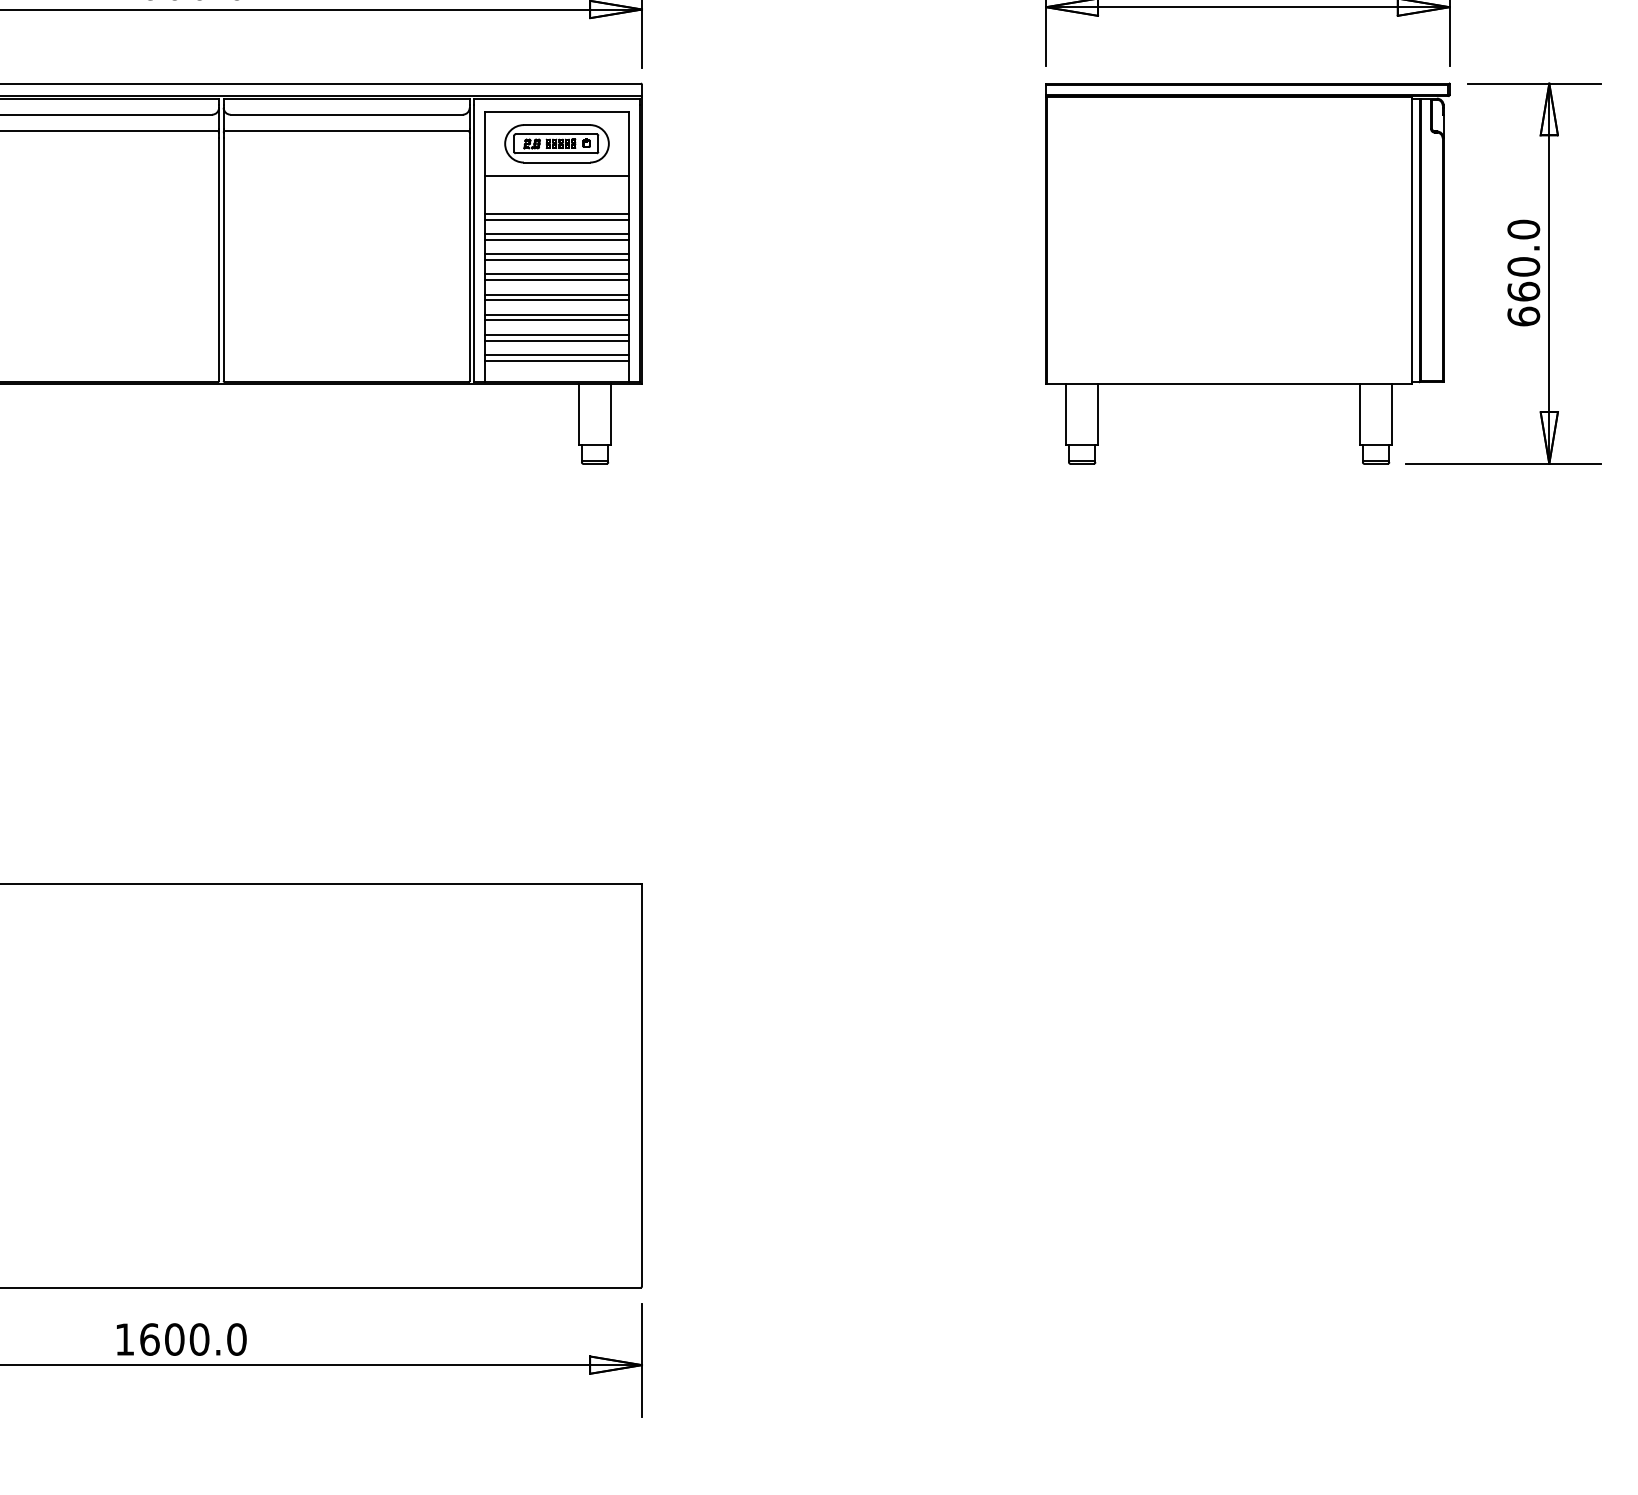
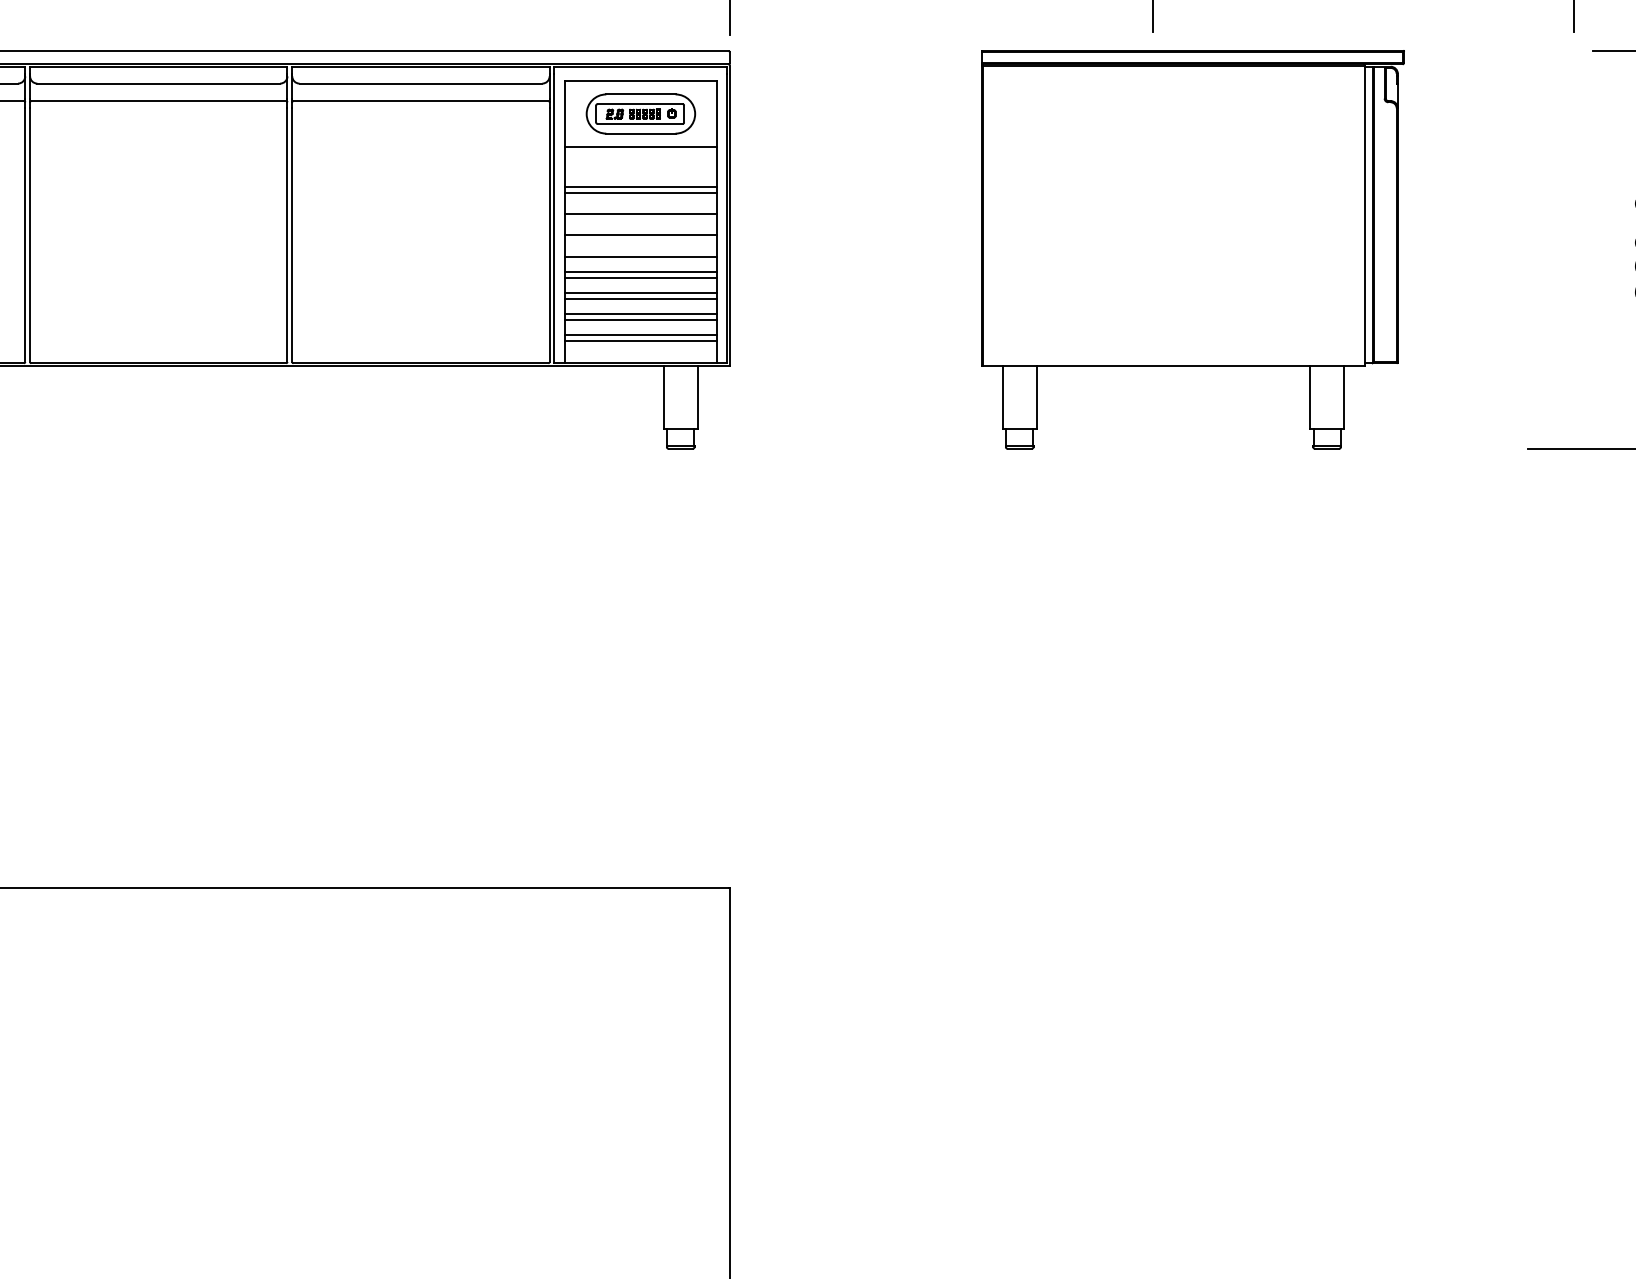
line: (556, 234) -> (640, 208), removed
line: (556, 254) -> (640, 229), removed
part: (1247, 273) -> (1192, 249), moved
line: (556, 274) -> (640, 250), removed

